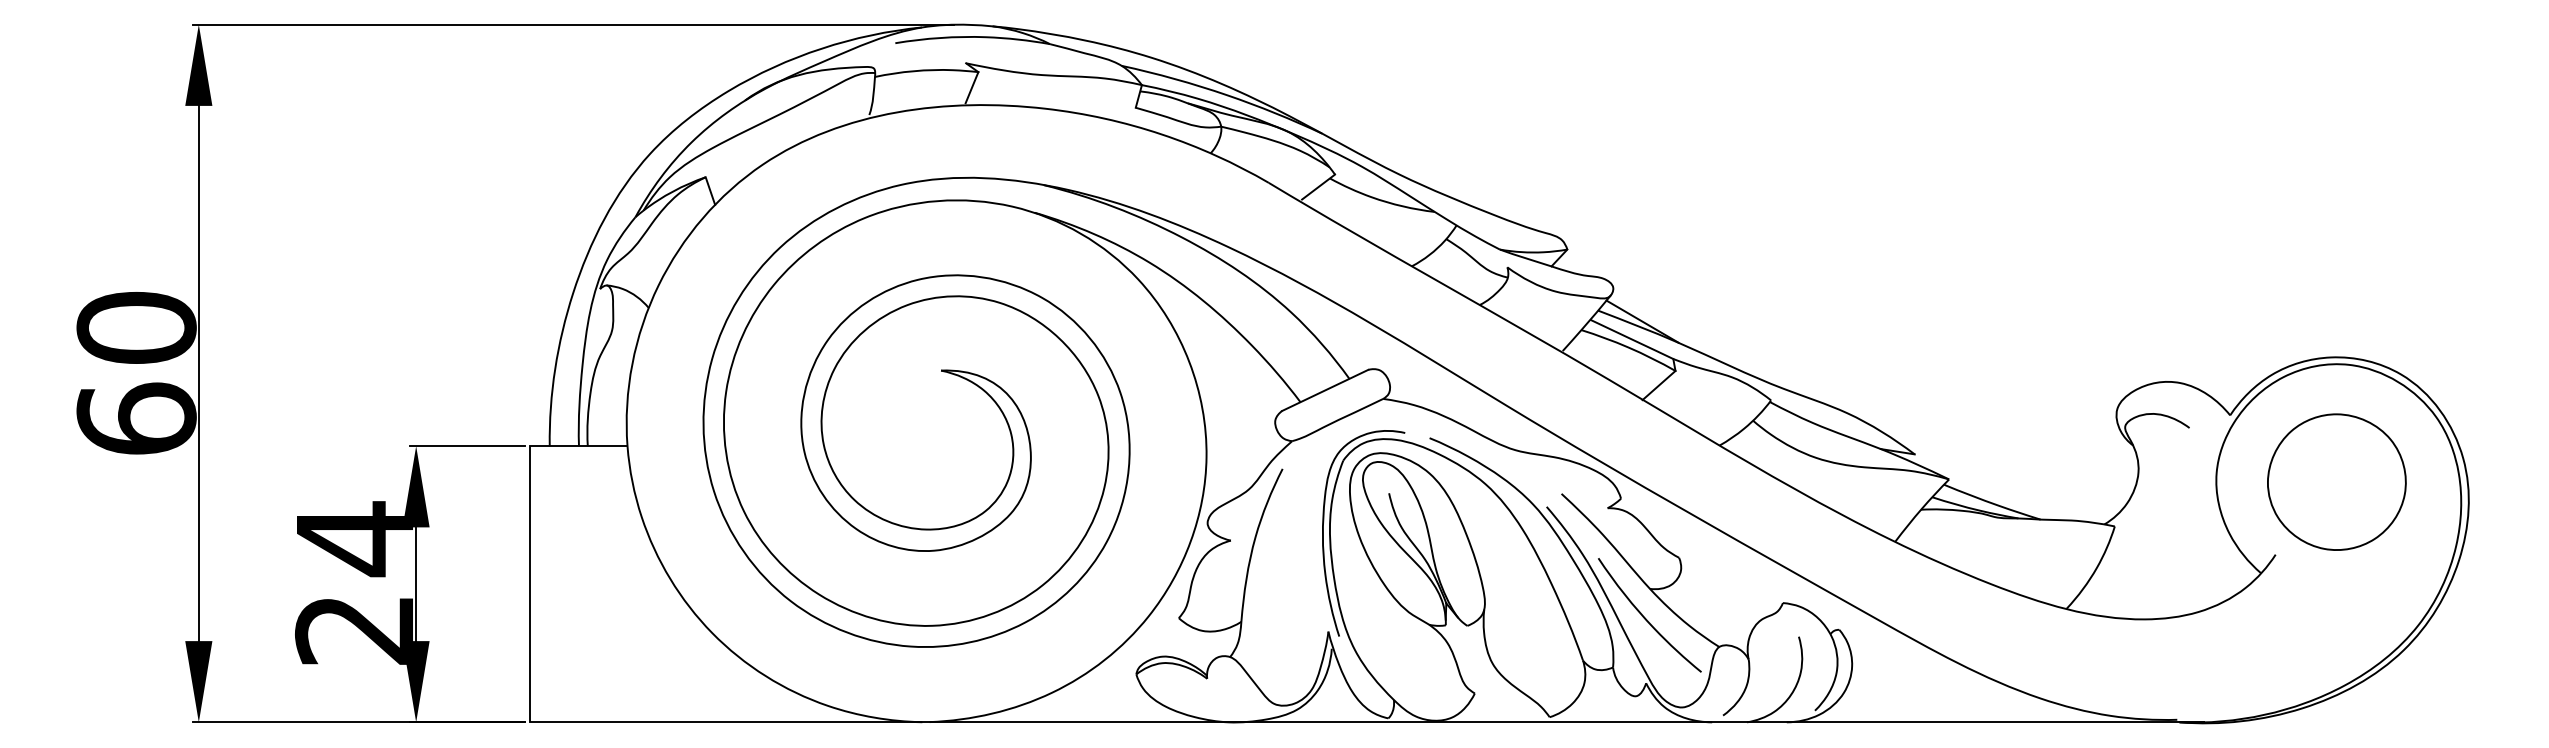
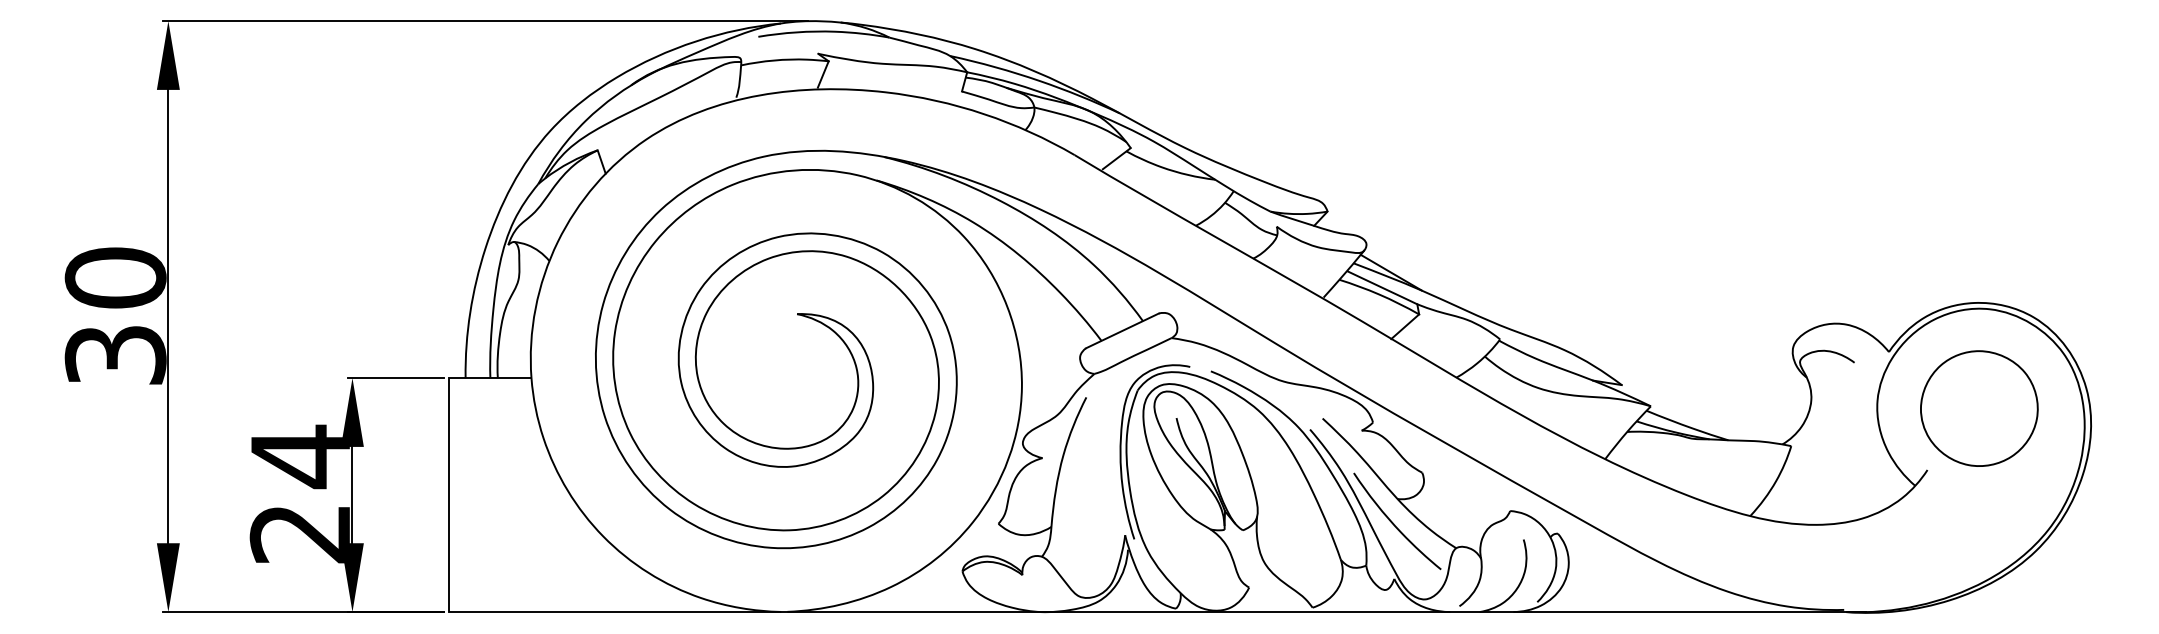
text: (136, 418) -> (115, 354), 60 -> 30

